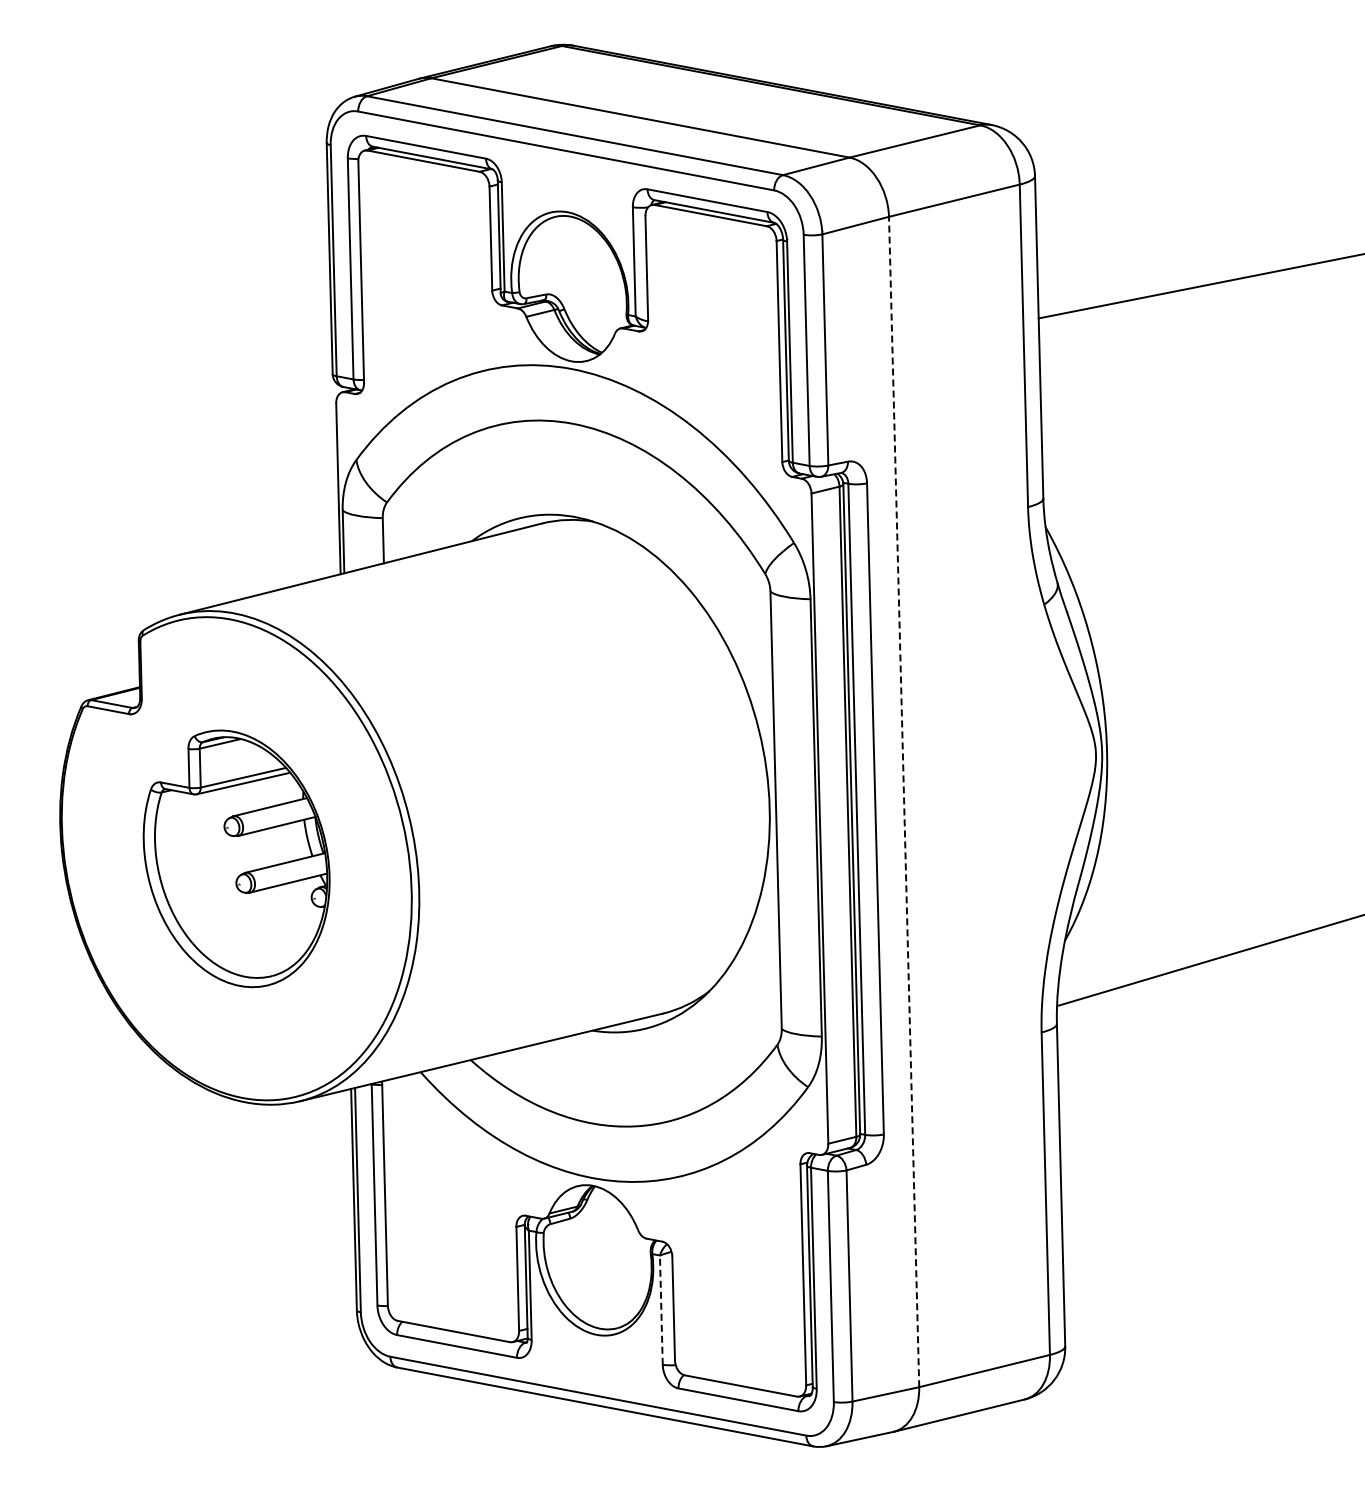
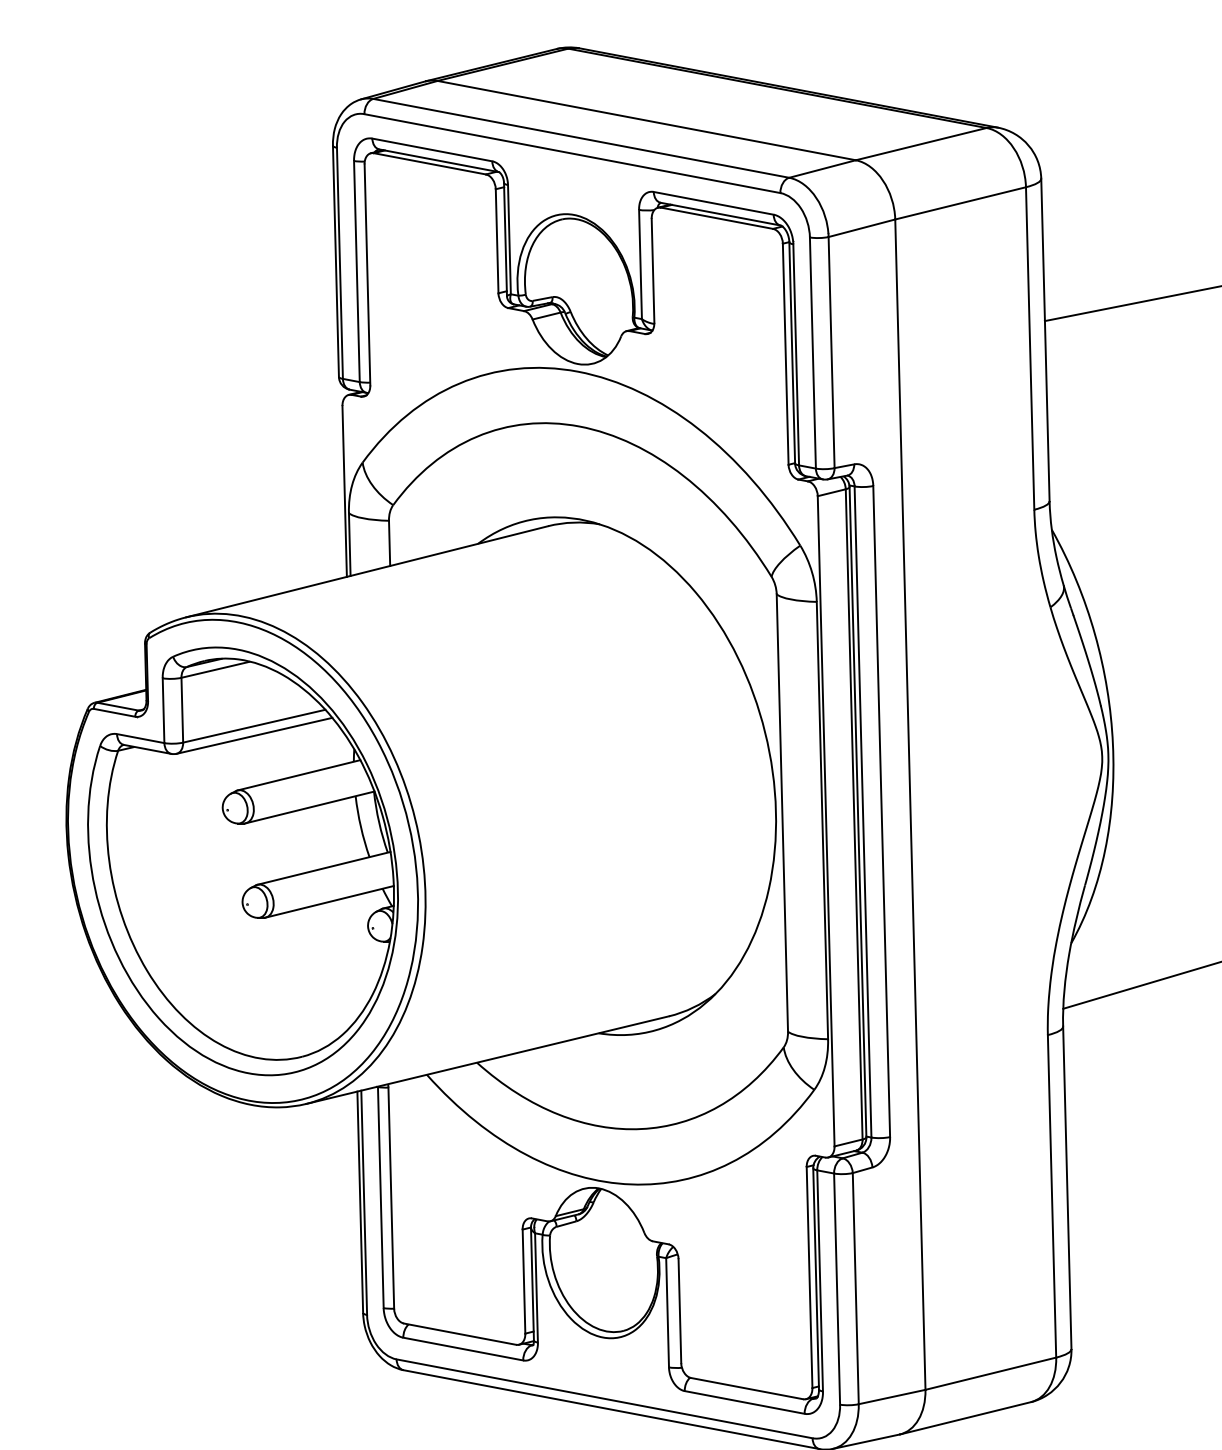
line: (904, 801) -> (910, 804), dashed -> solid
part: (236, 858) -> (242, 861), size x1.67
line: (661, 1310) -> (667, 1313), dashed -> solid

